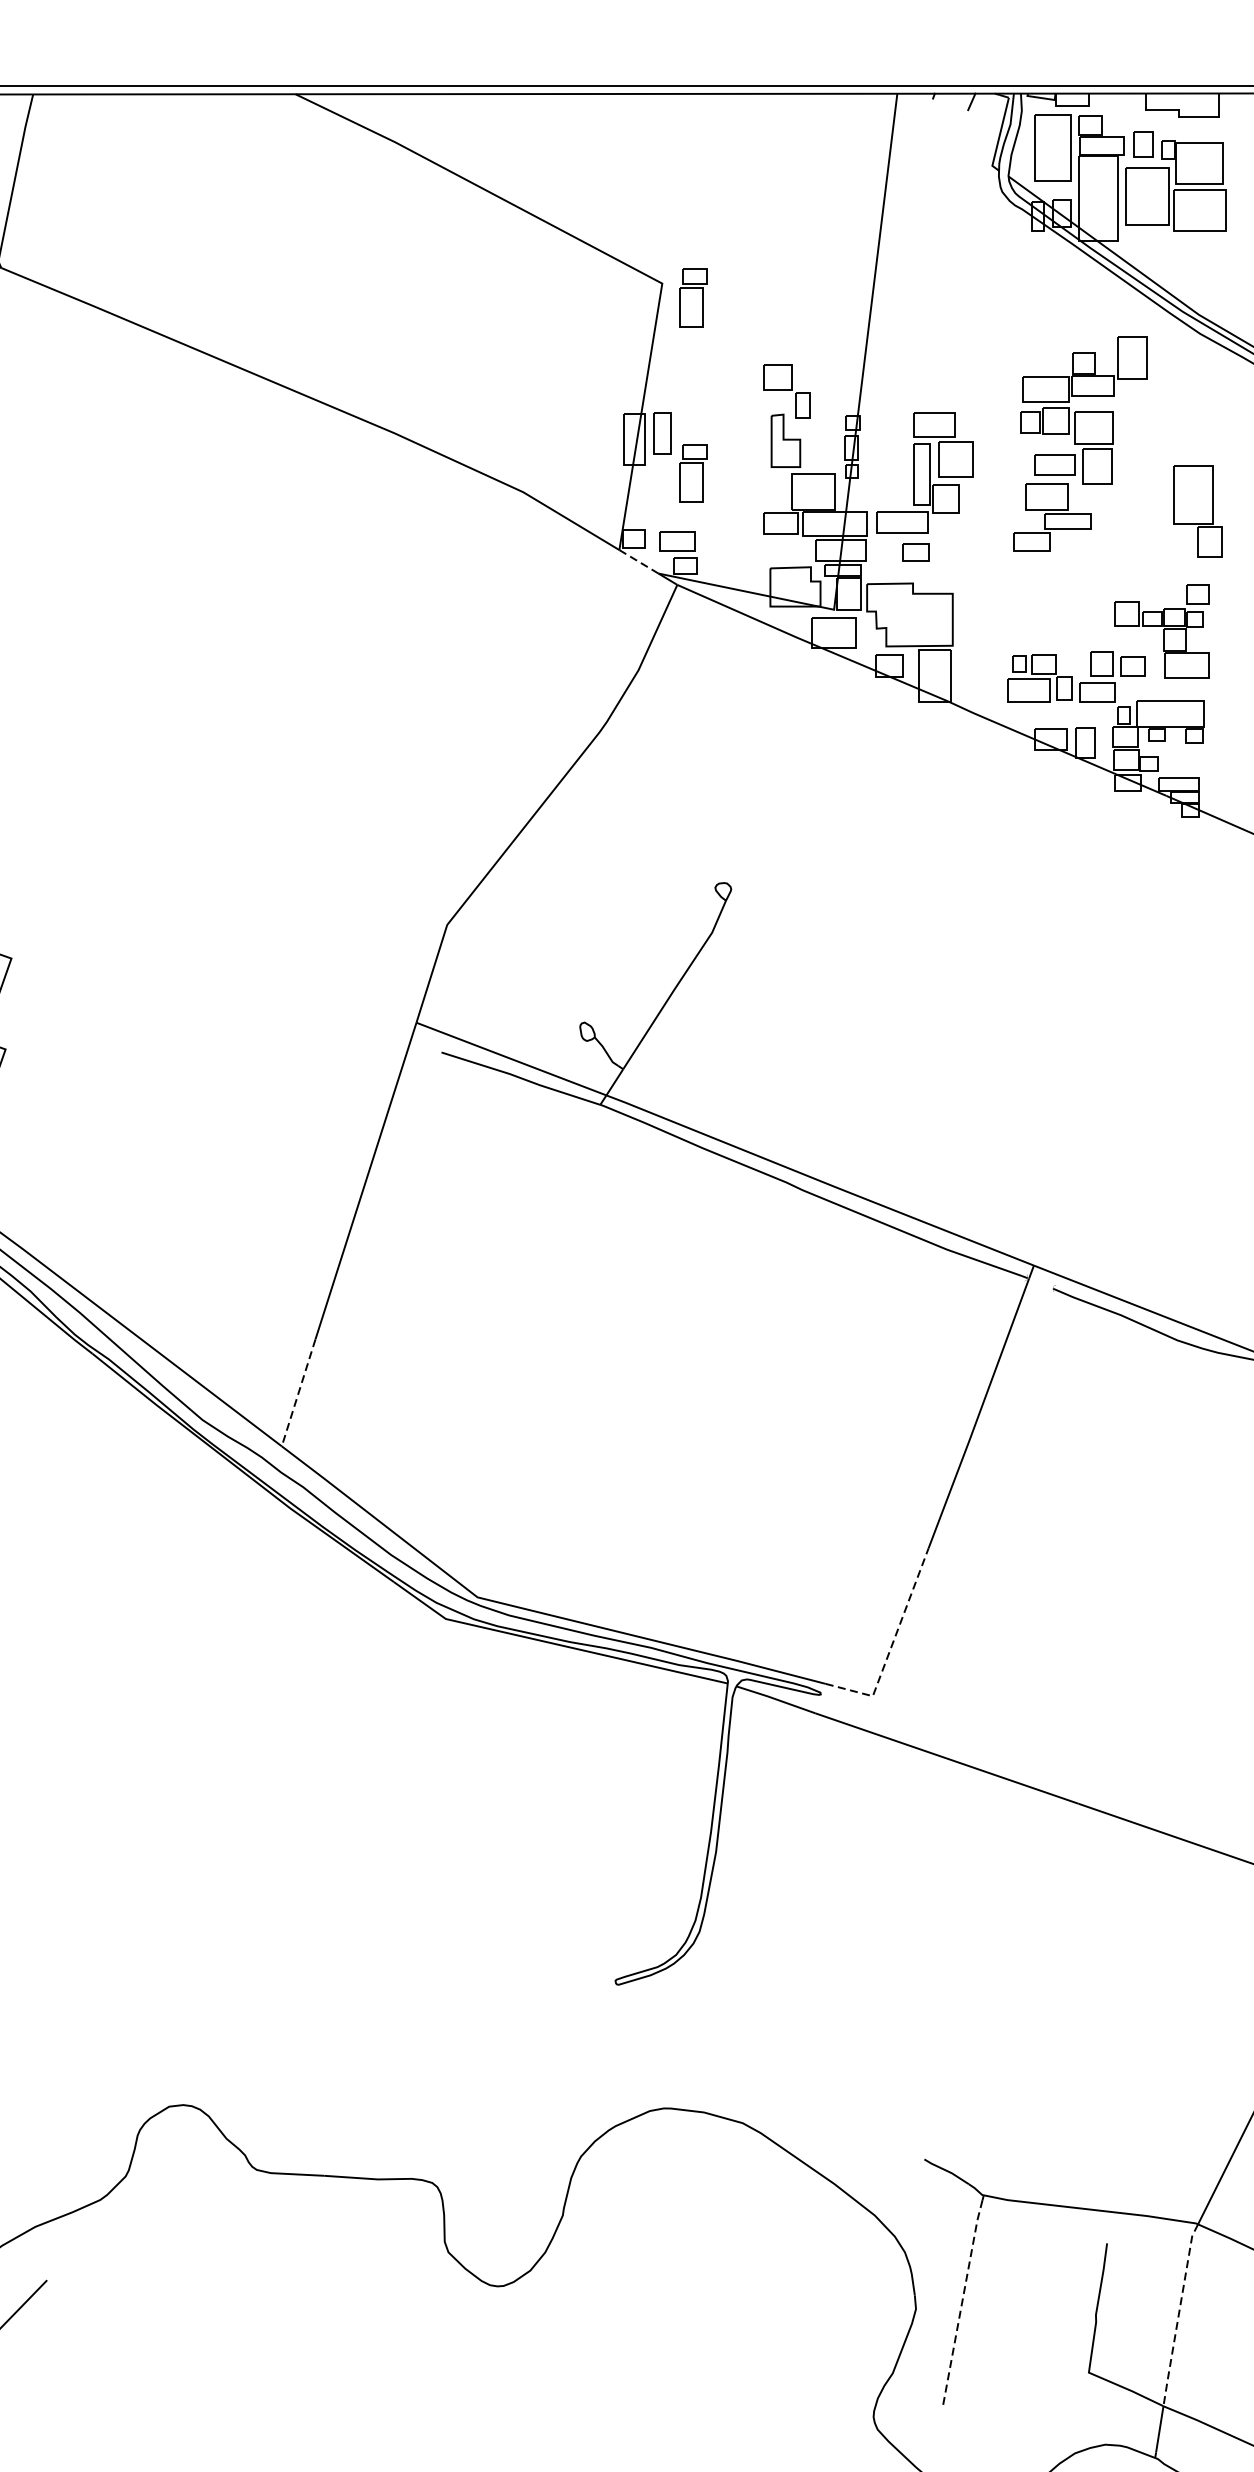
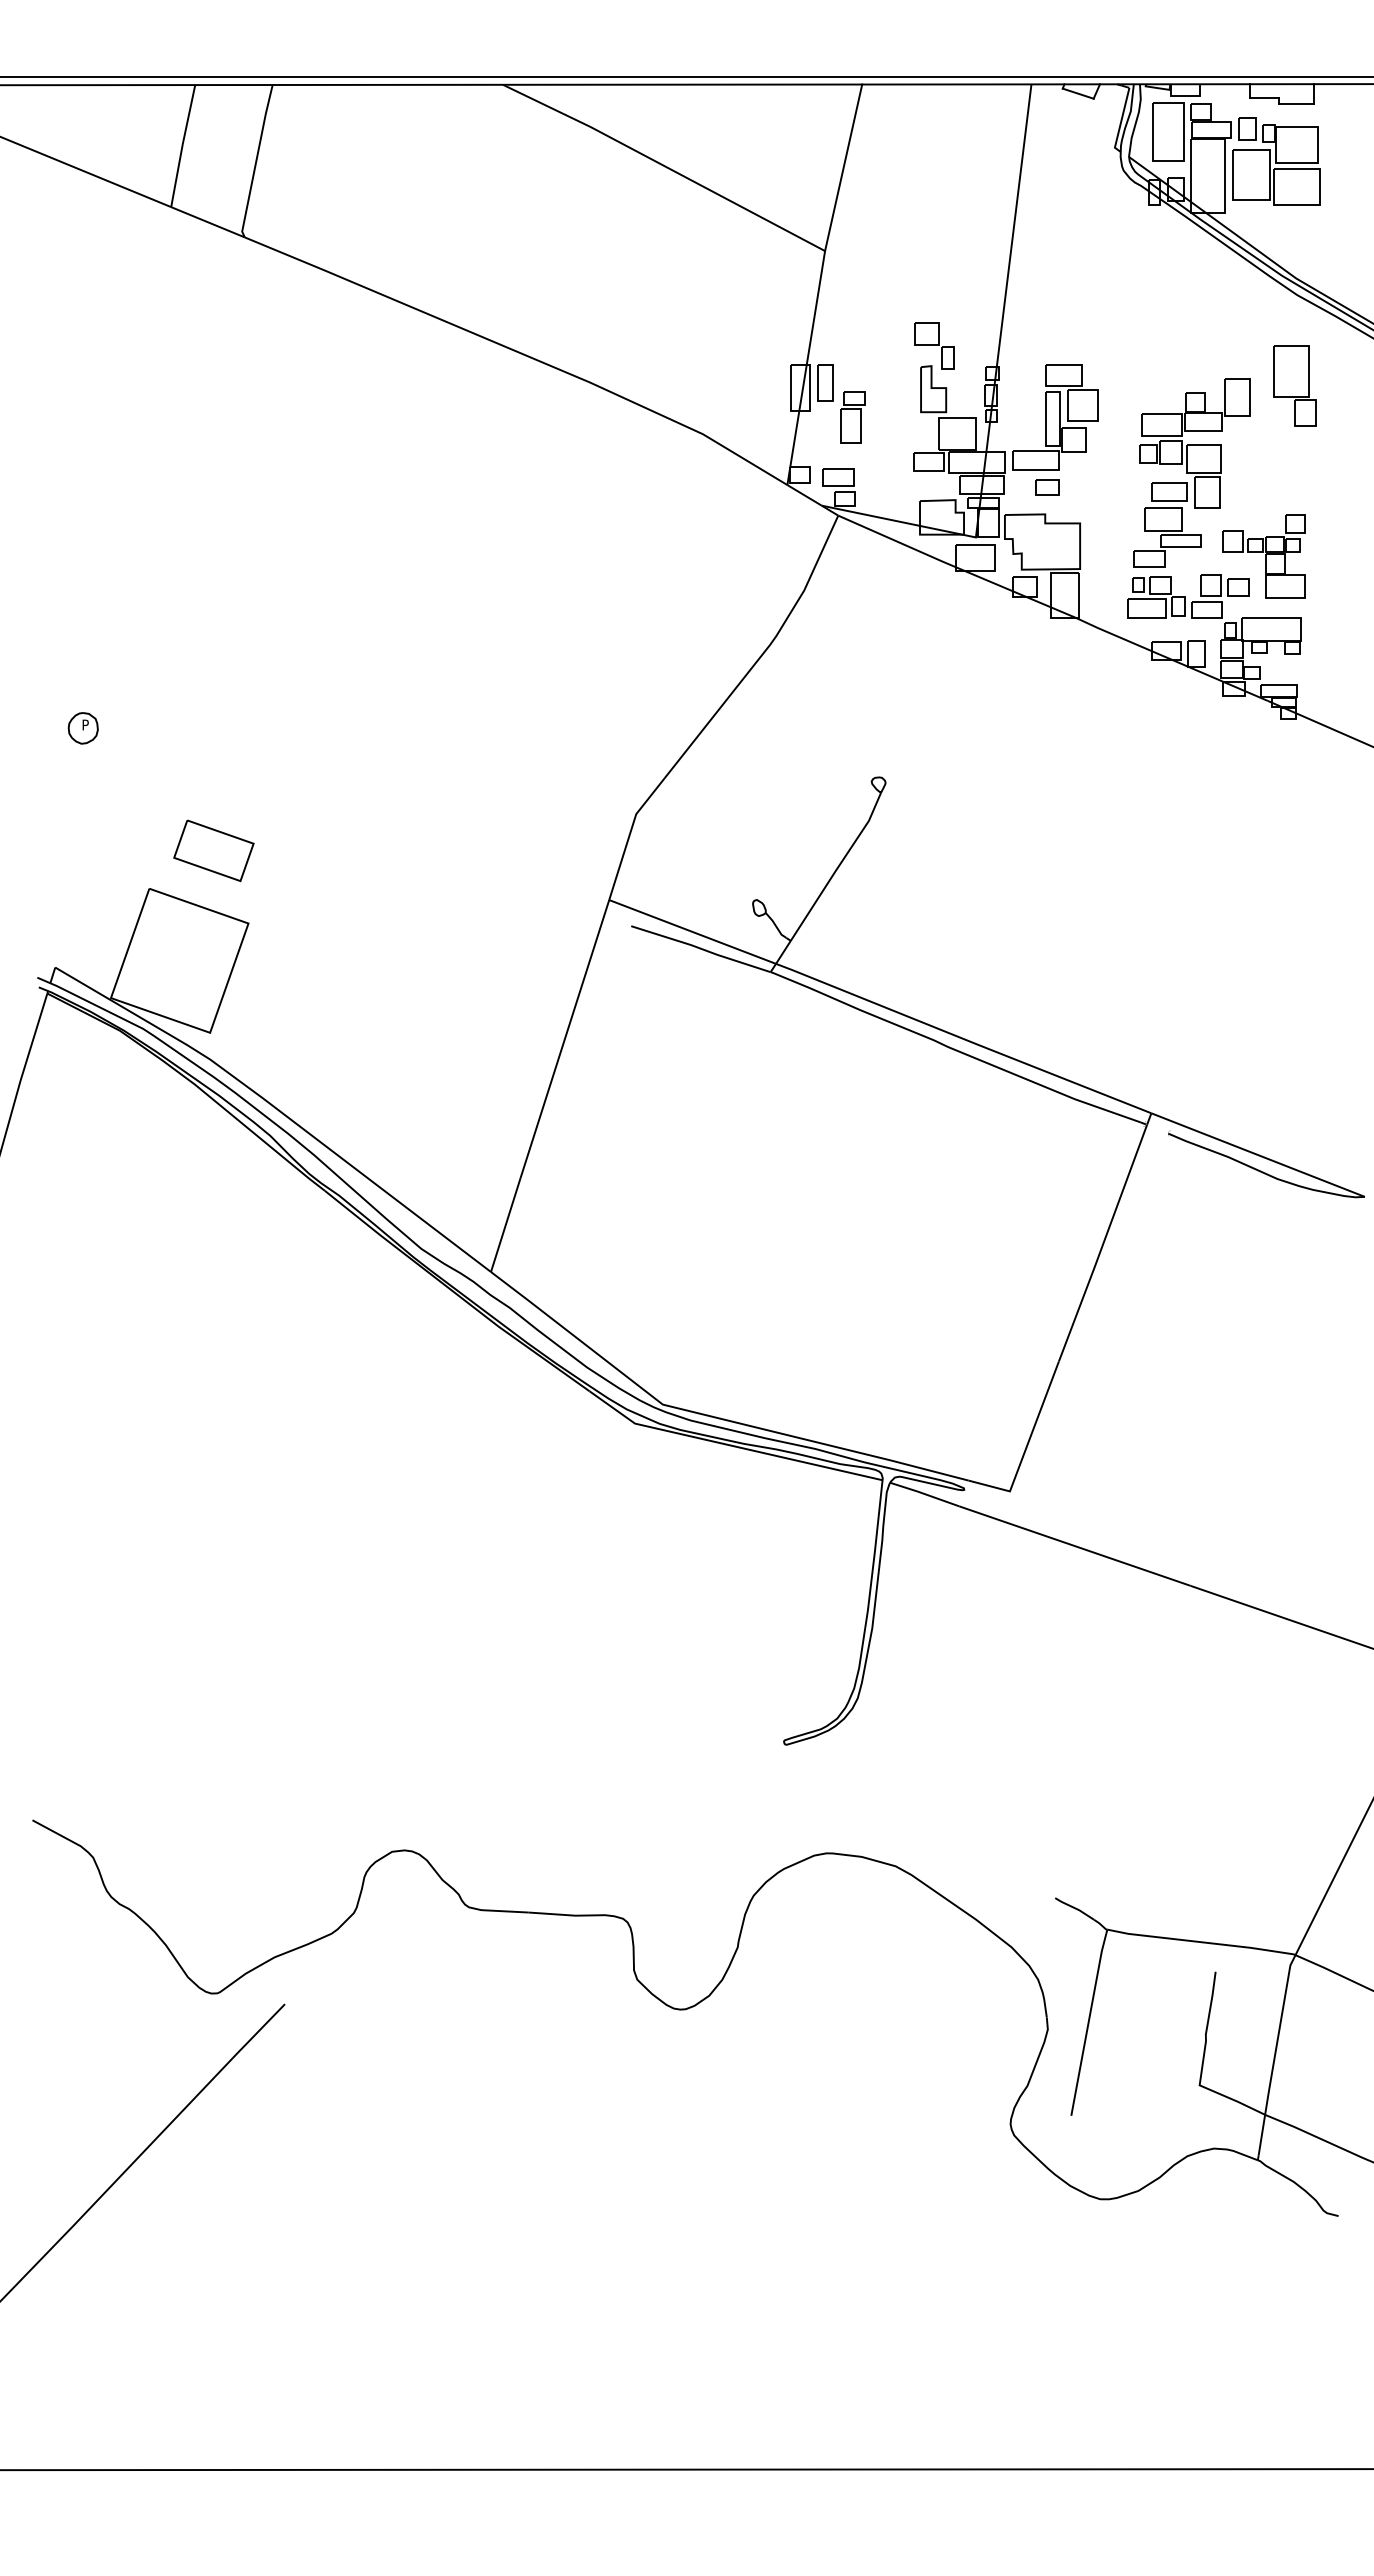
line: (949, 104) -> (1077, 93), added
line: (683, 188) -> (843, 167), added
part: (693, 297) -> (852, 263), removed
part: (1079, 443) -> (1191, 472), moved
part: (1196, 510) -> (1294, 385), moved
line: (638, 561) -> (804, 495), dashed -> solid
line: (298, 1393) -> (505, 1225), dashed -> solid
line: (891, 1645) -> (1026, 1446), dashed -> solid
line: (962, 2303) -> (1088, 2024), dashed -> solid
line: (1178, 2315) -> (1278, 2035), dashed -> solid

